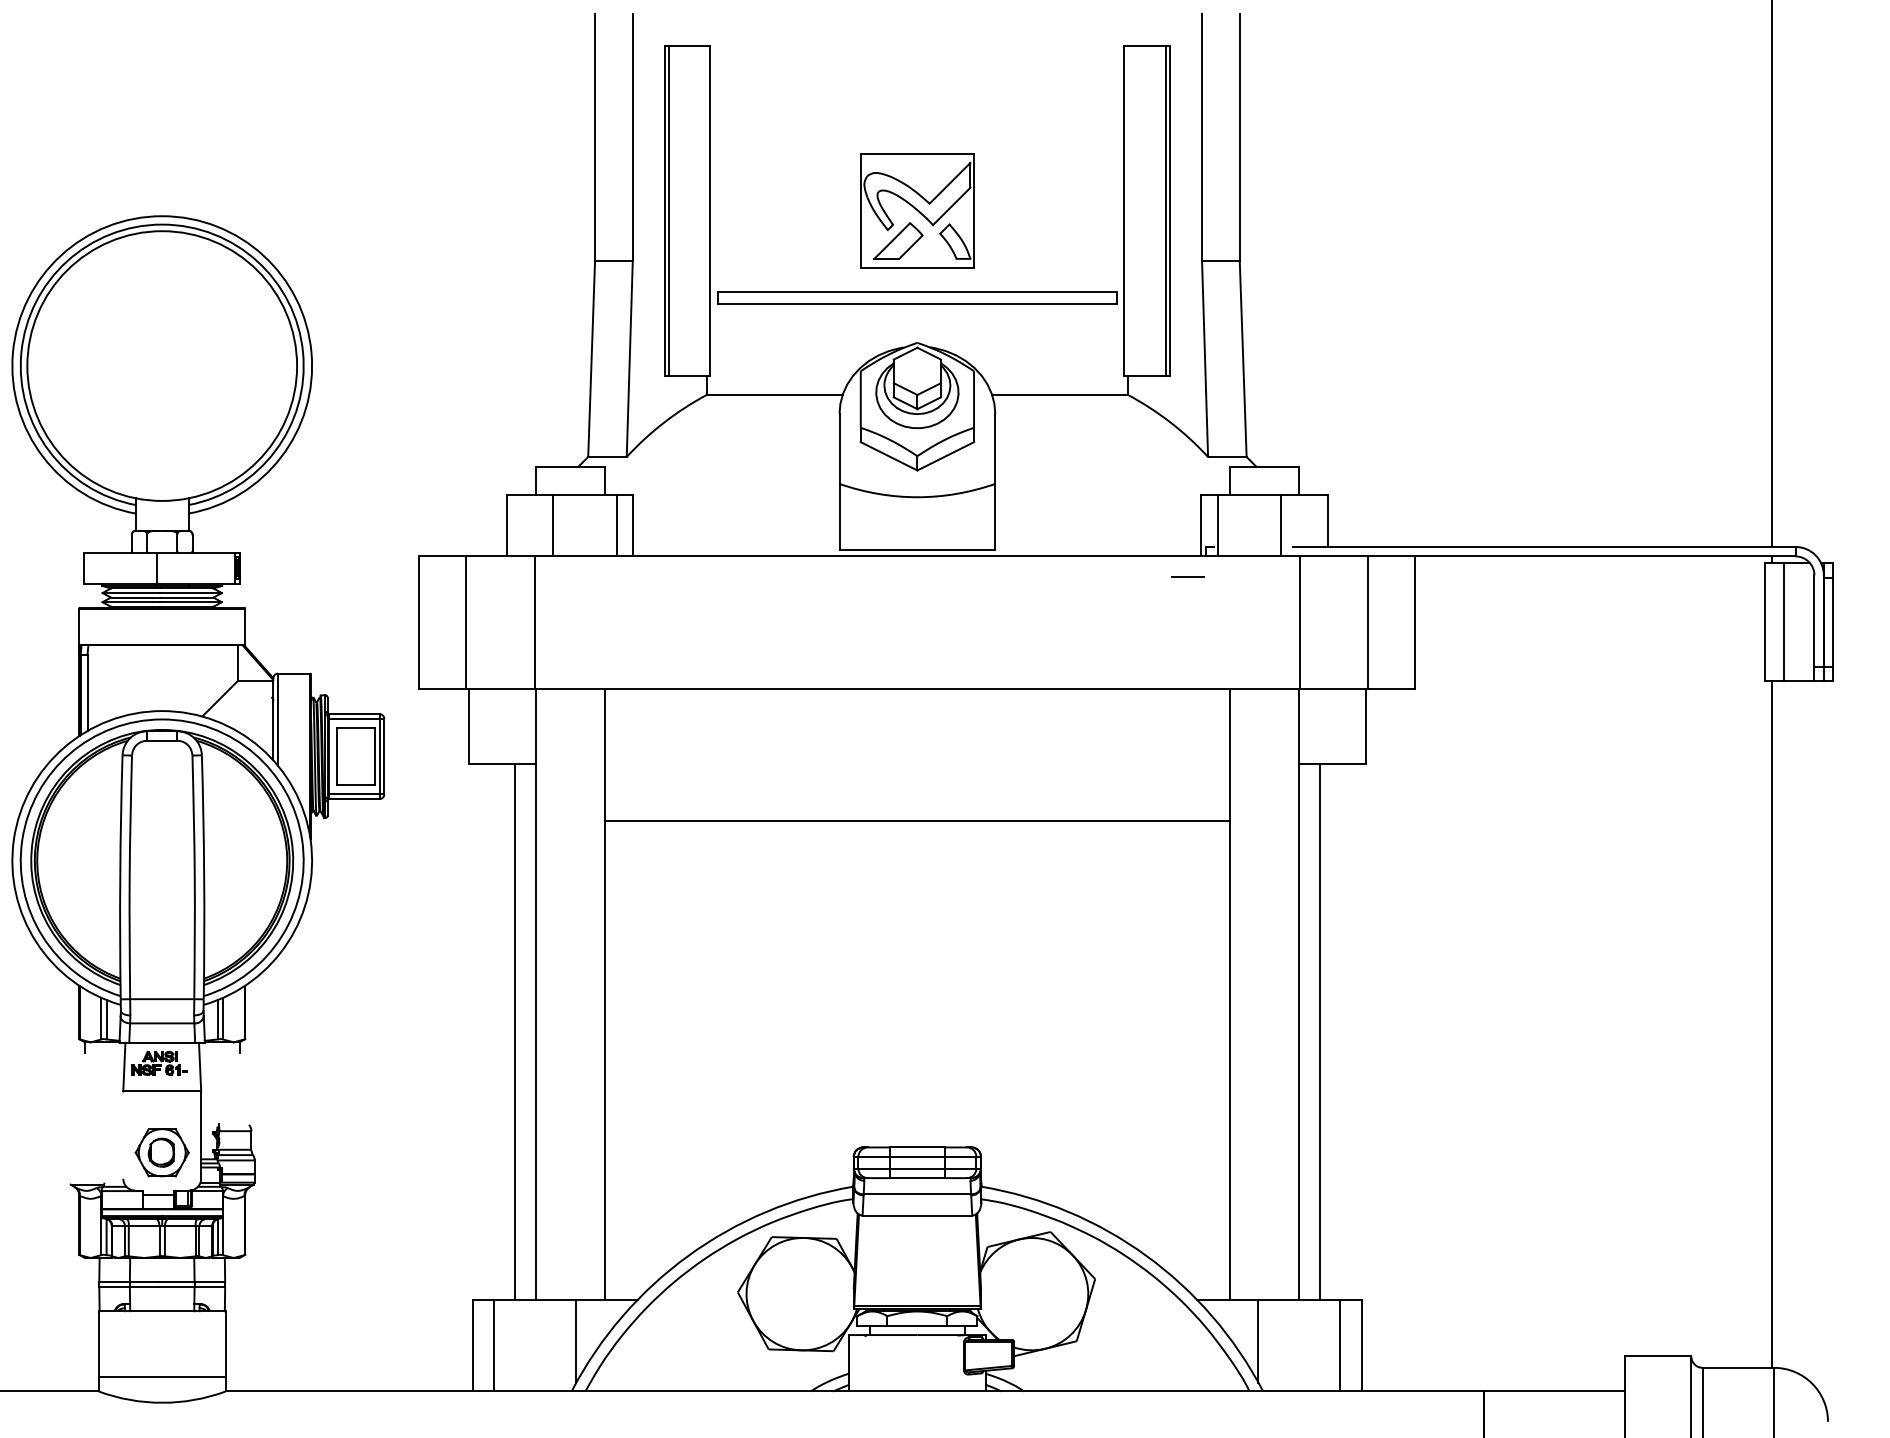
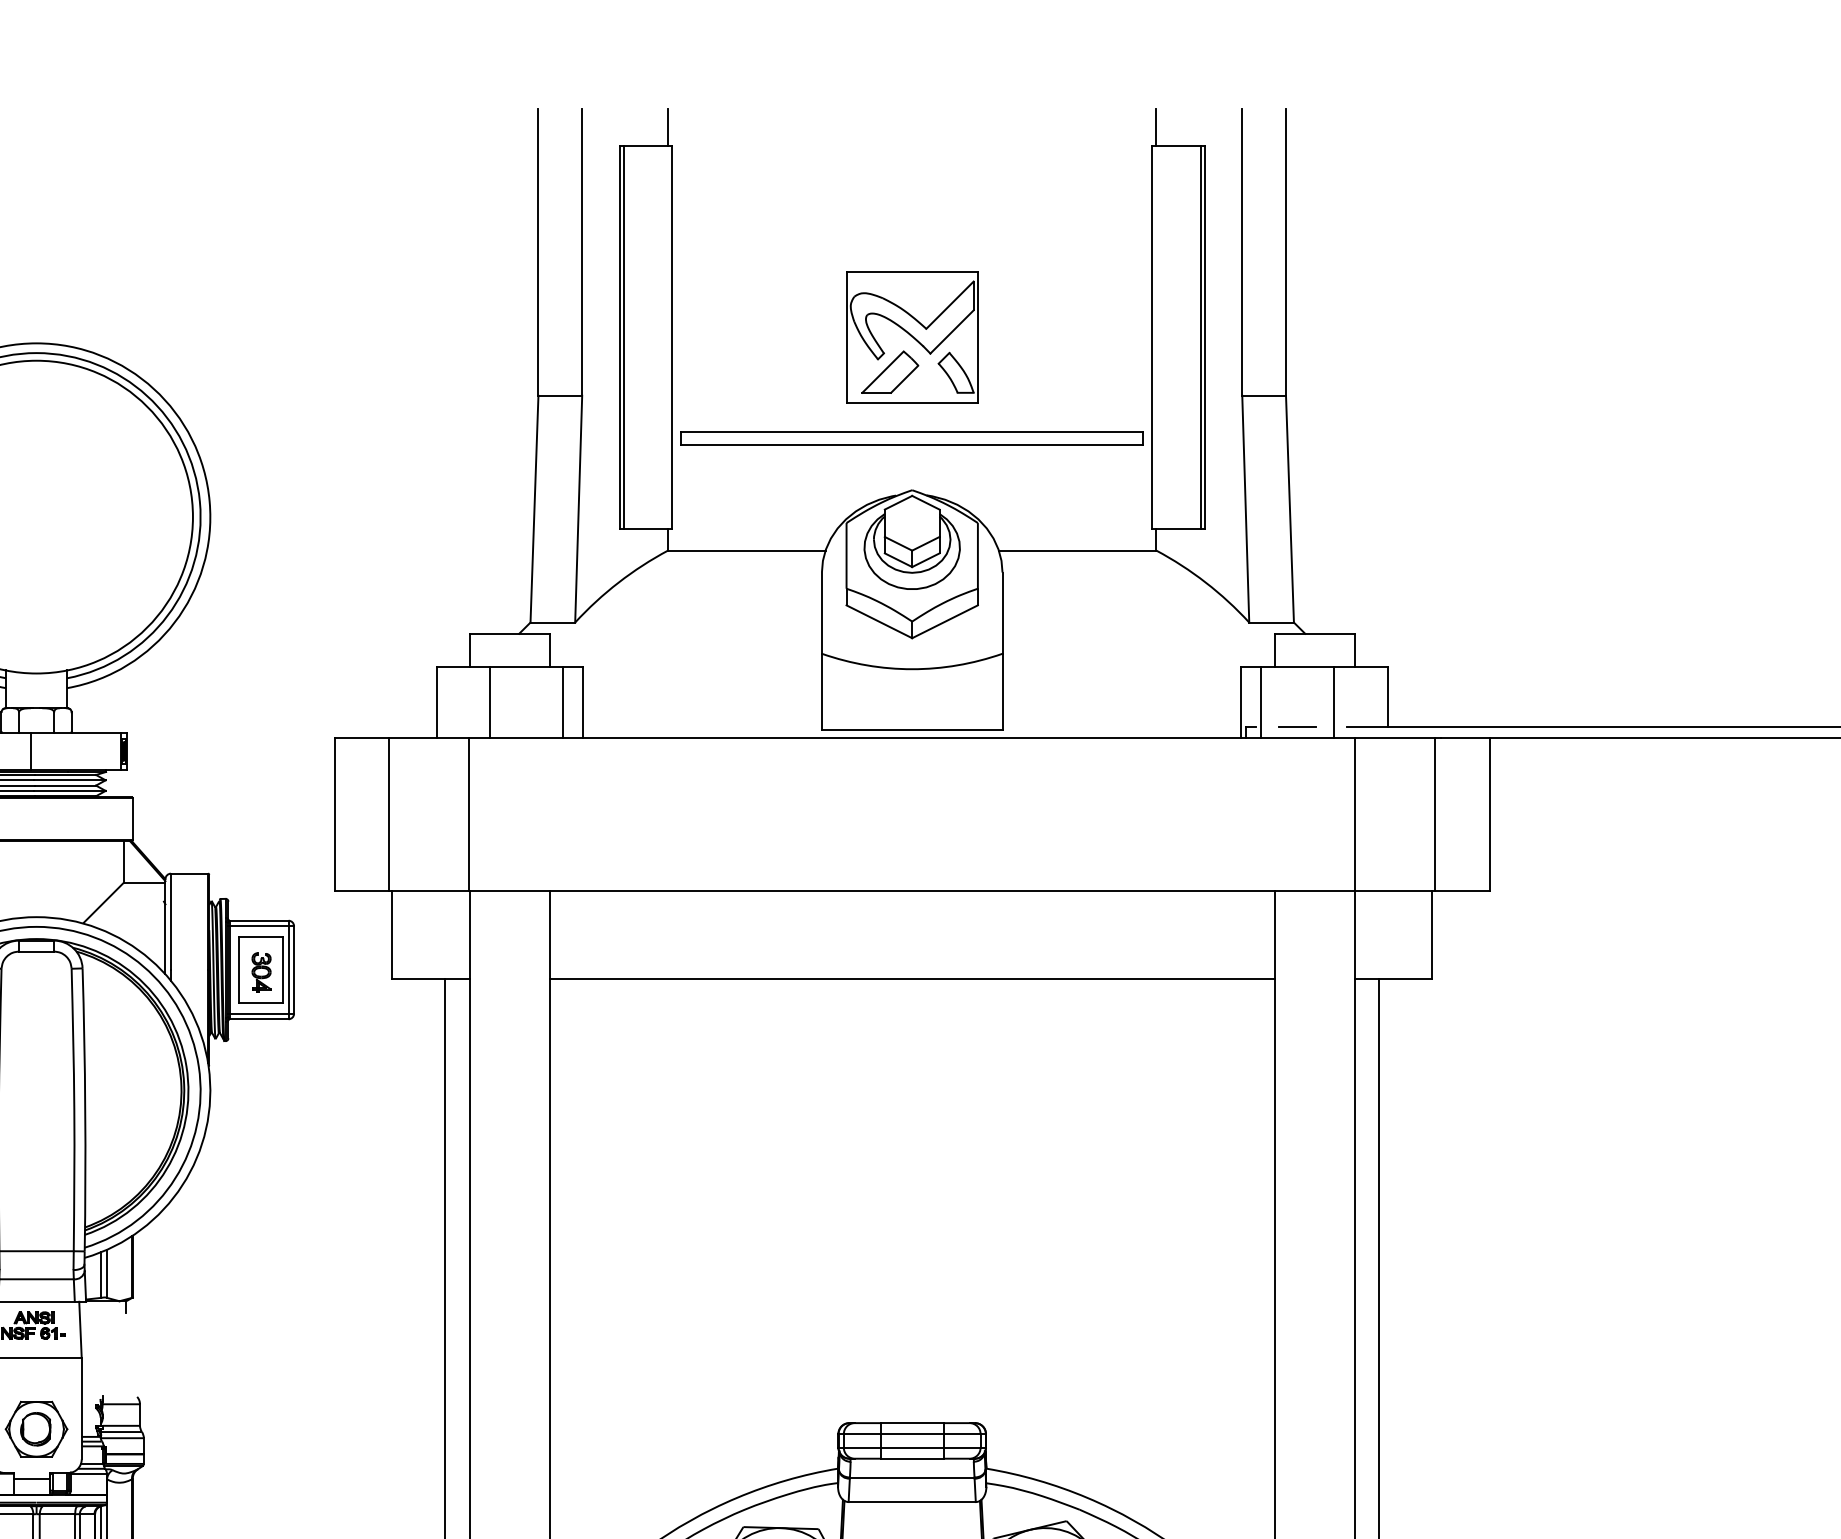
line: (706, 29) -> (667, 126), added
line: (1127, 29) -> (1155, 126), added
line: (1187, 576) -> (1297, 726), moved
part: (356, 758) -> (261, 972), added
line: (917, 821) -> (912, 979), moved

